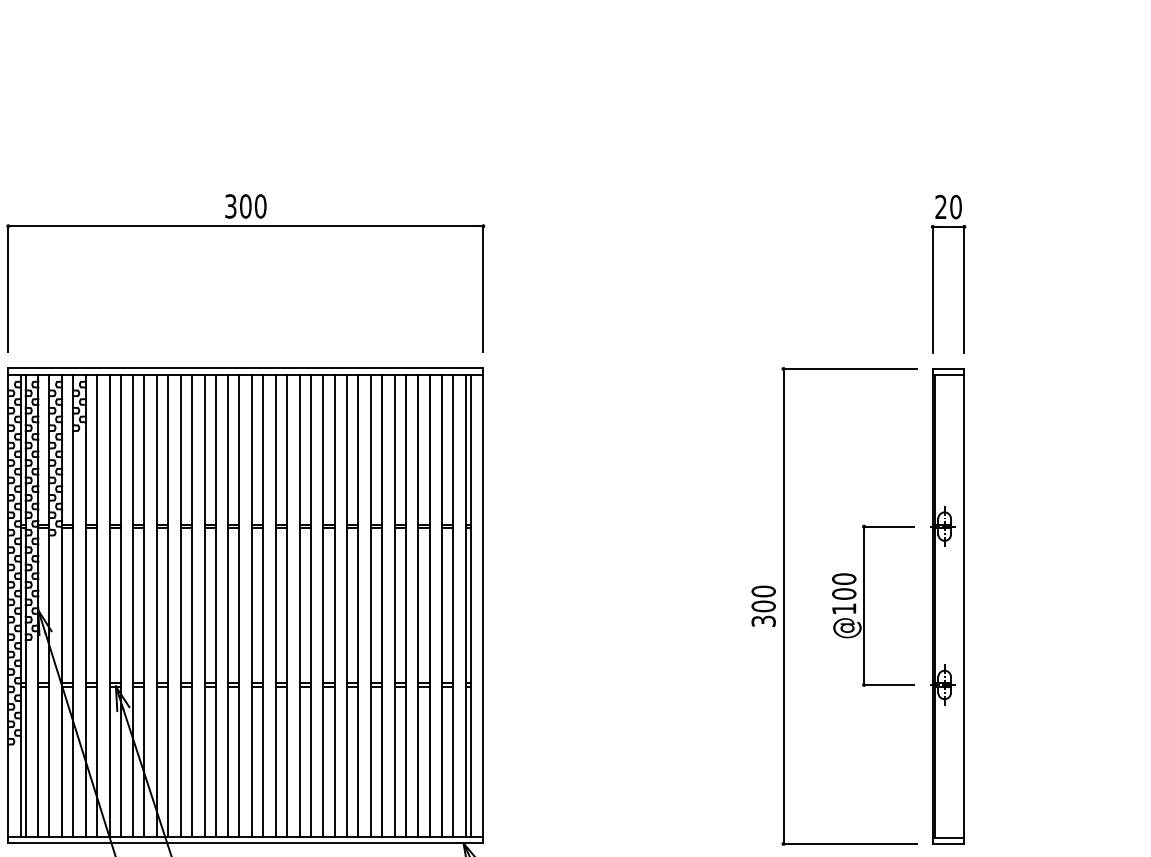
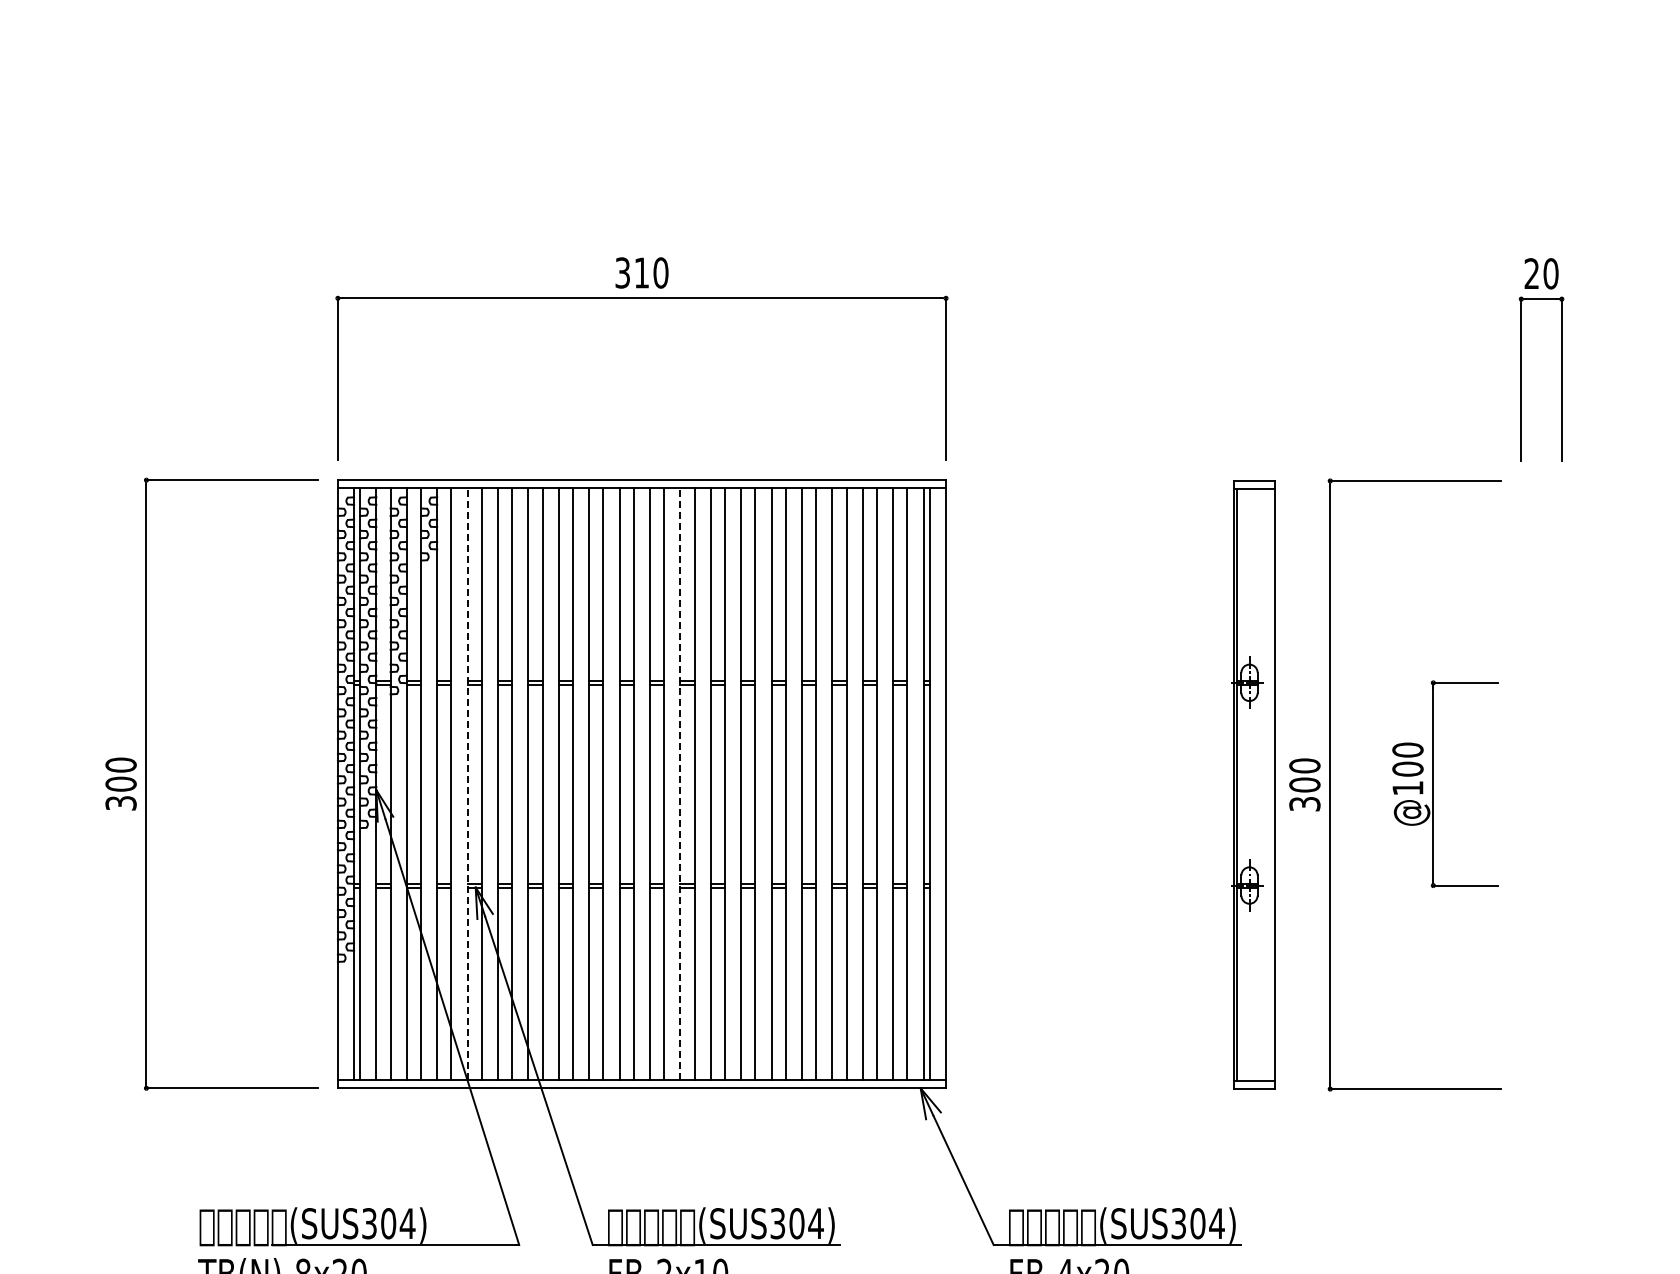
text: (245, 206) -> (641, 272), 300 -> 310
line: (109, 606) -> (467, 784), solid -> dashed
line: (275, 606) -> (680, 784), solid -> dashed
part: (947, 606) -> (1253, 784), moved

